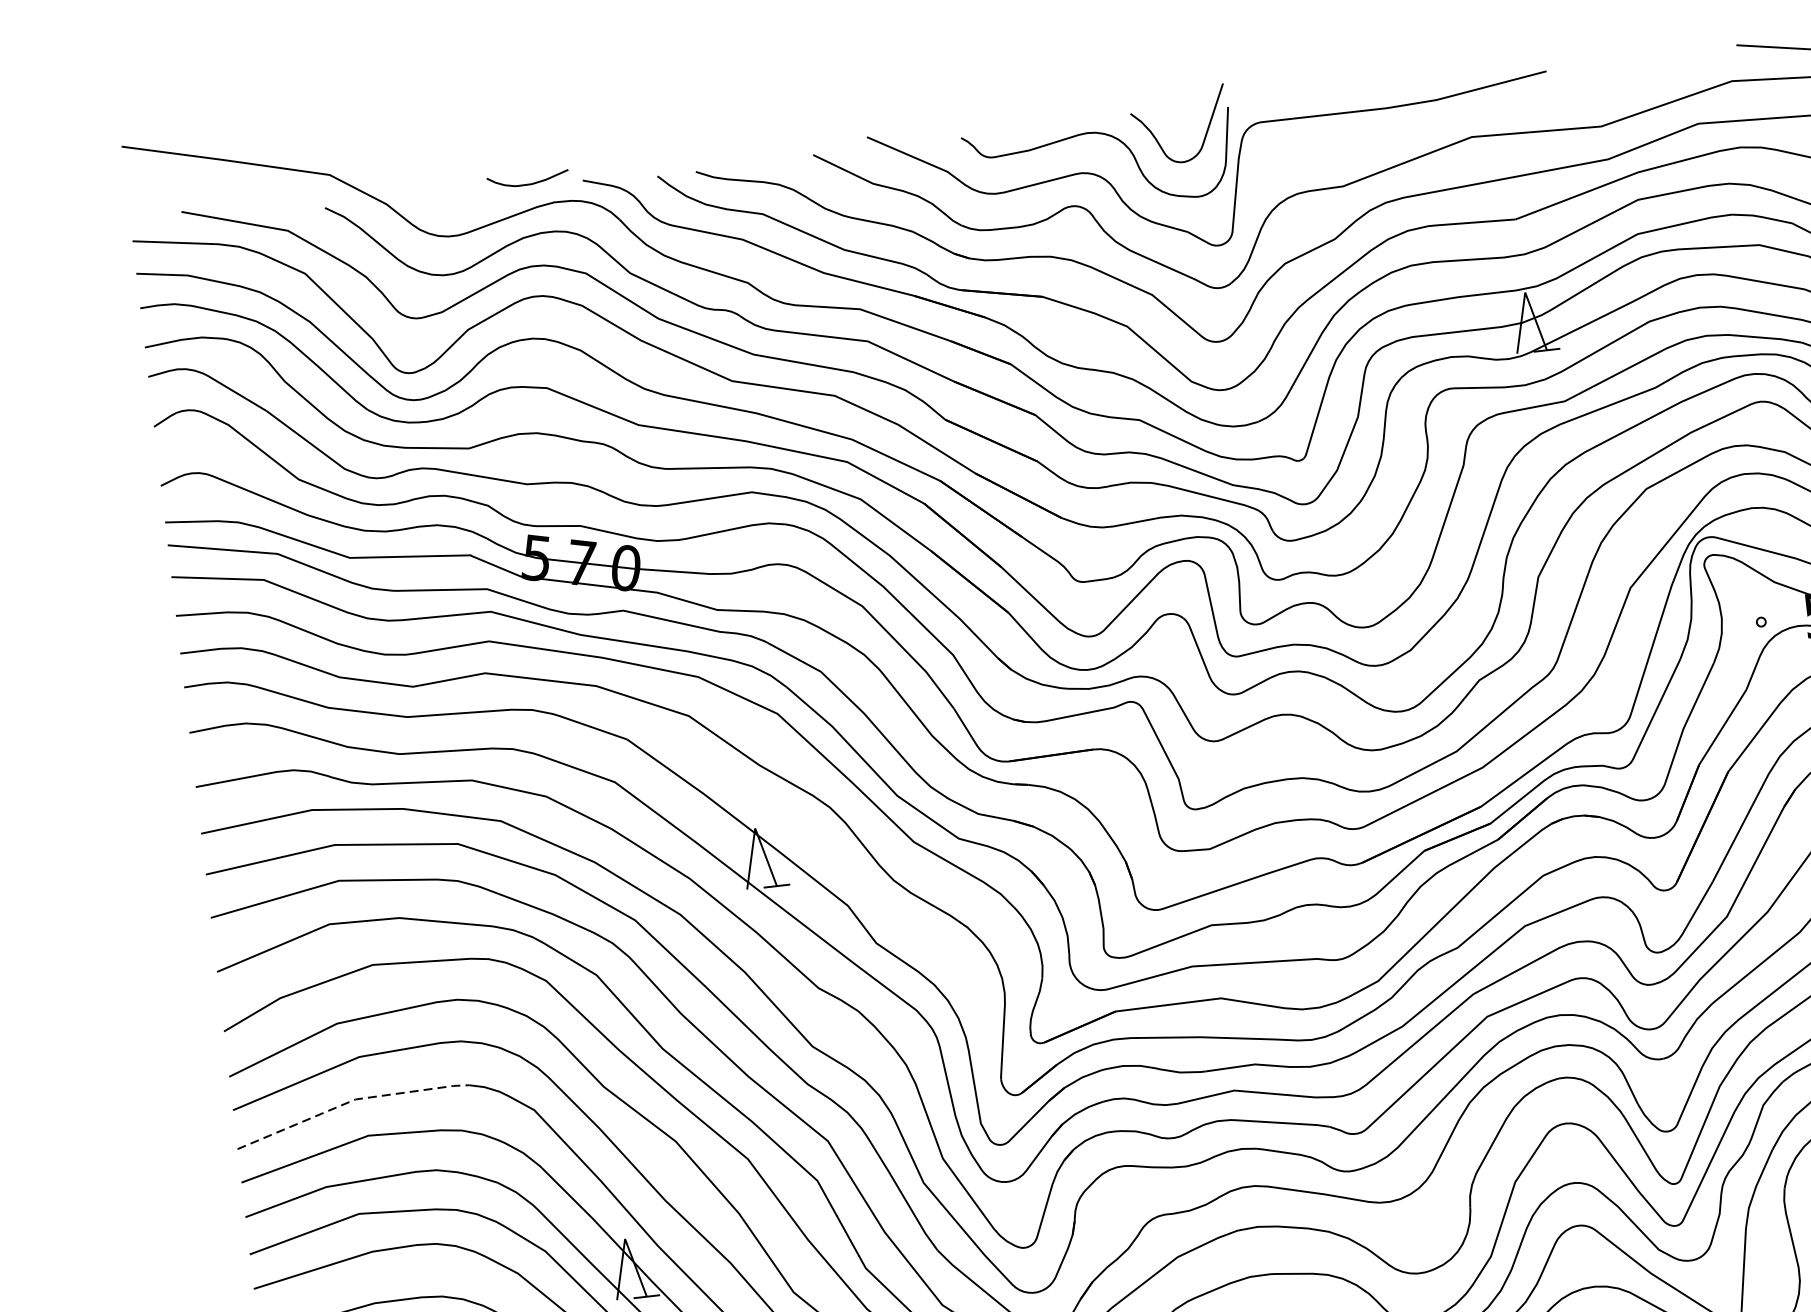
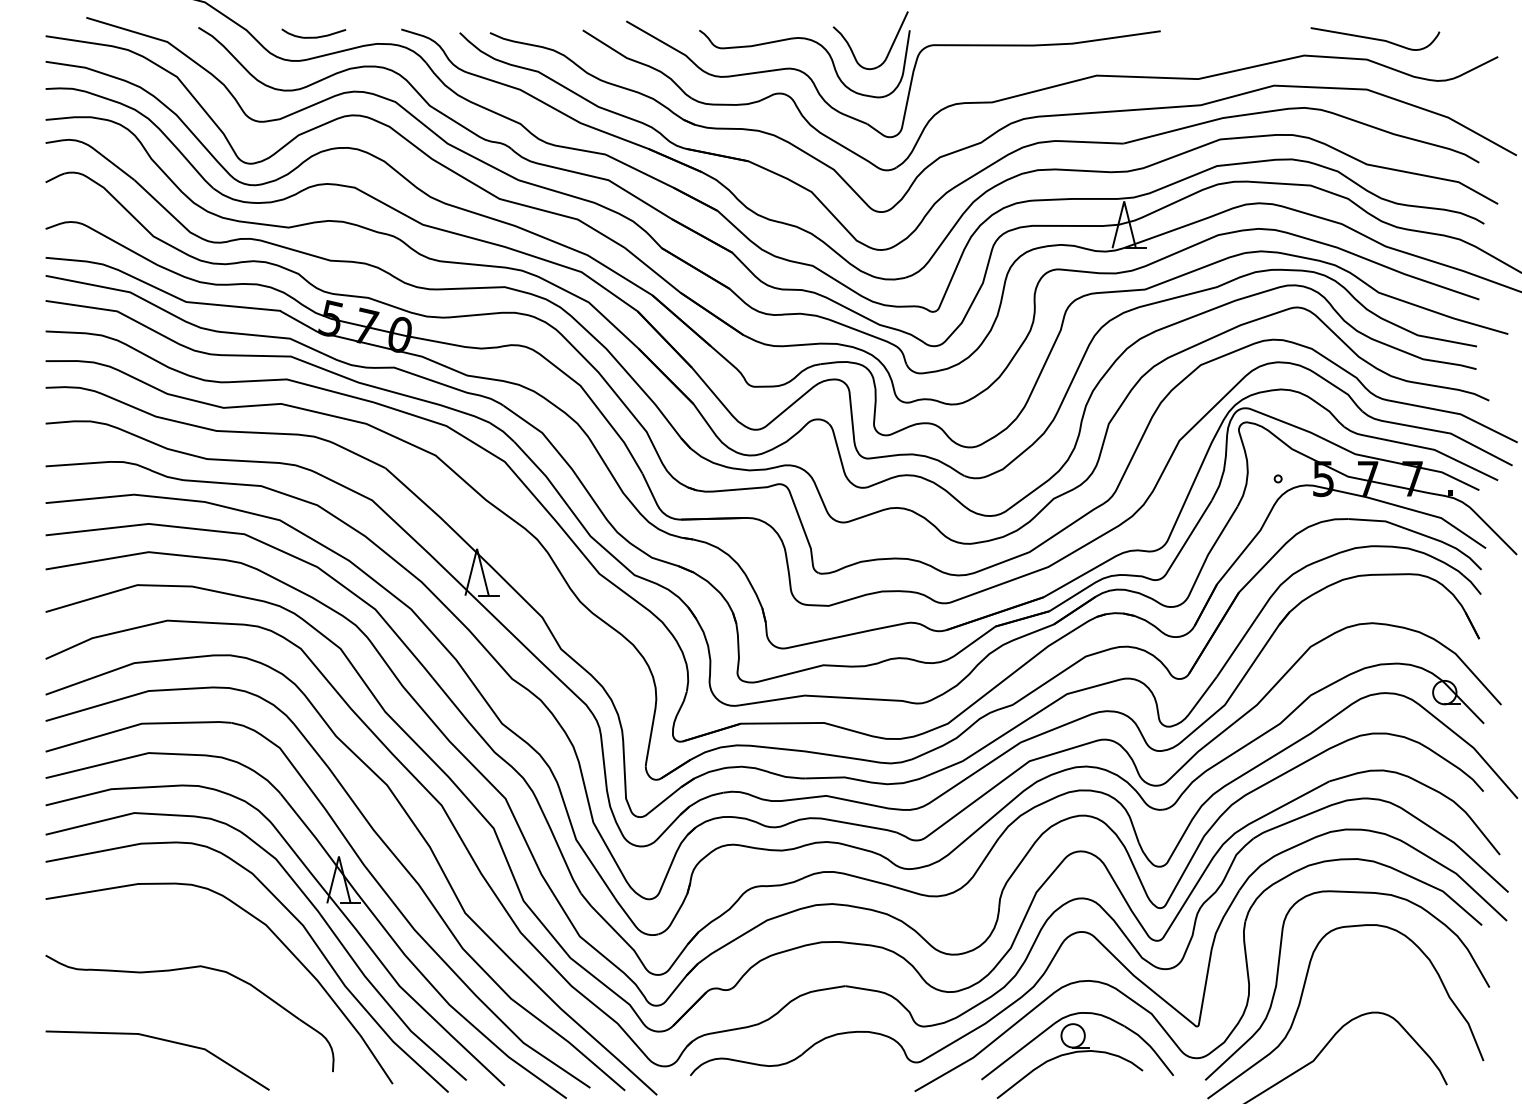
curve: (528, 183) -> (313, 36), moved
line: (351, 1100) -> (138, 724), dashed -> solid

